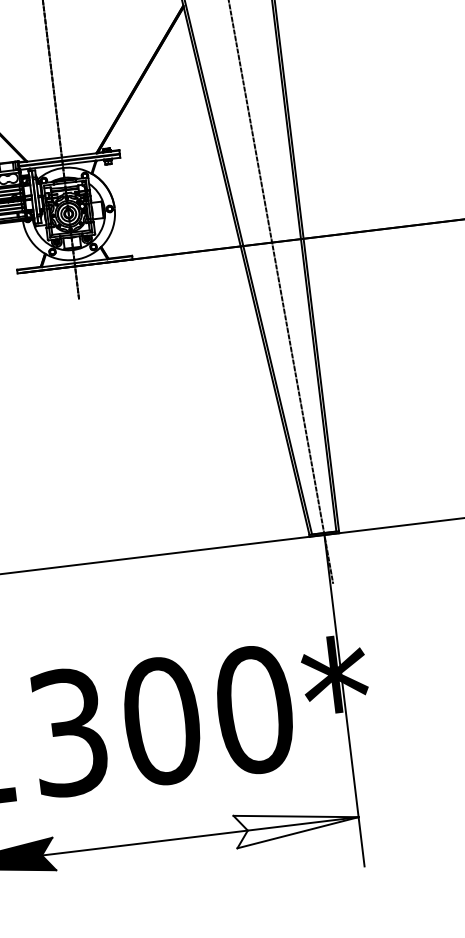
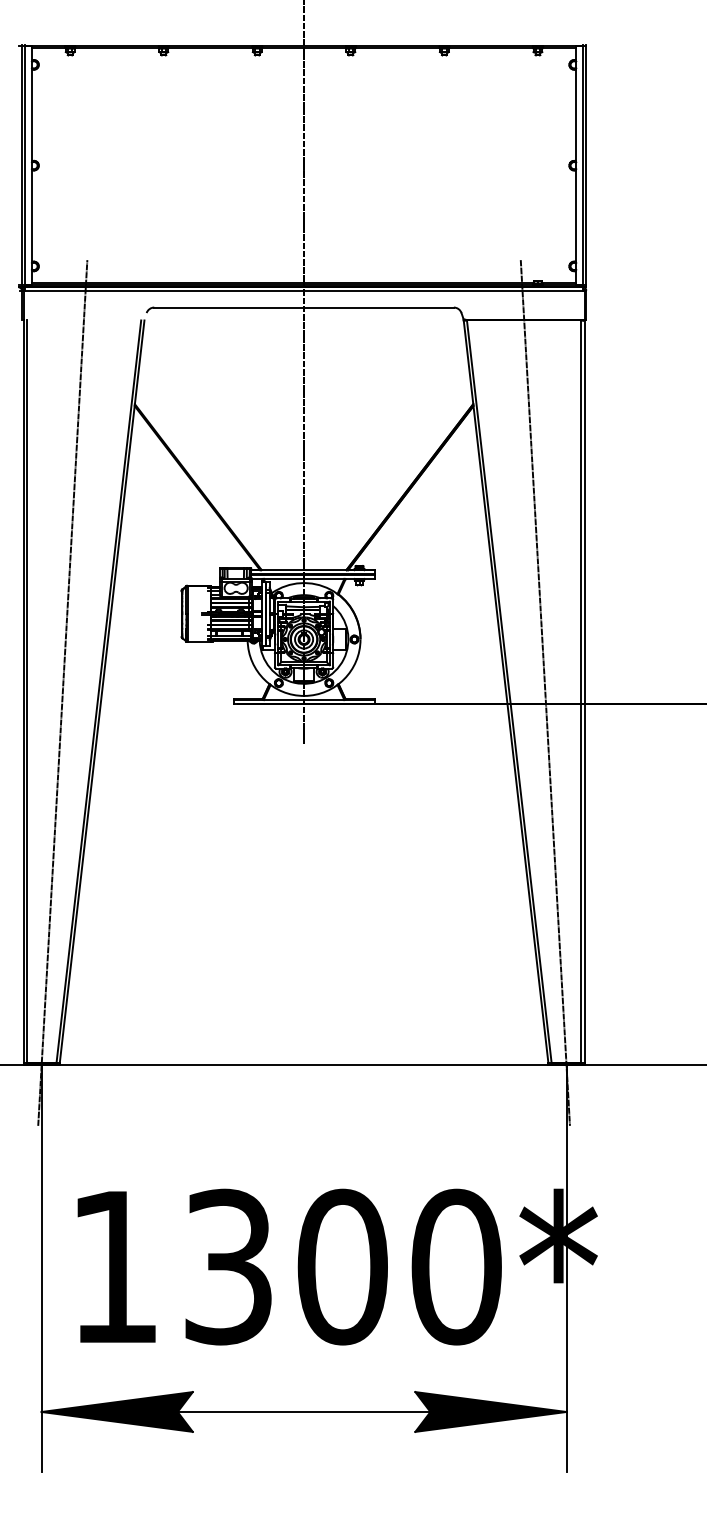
fill: (296, 824) -> (490, 1411), added

